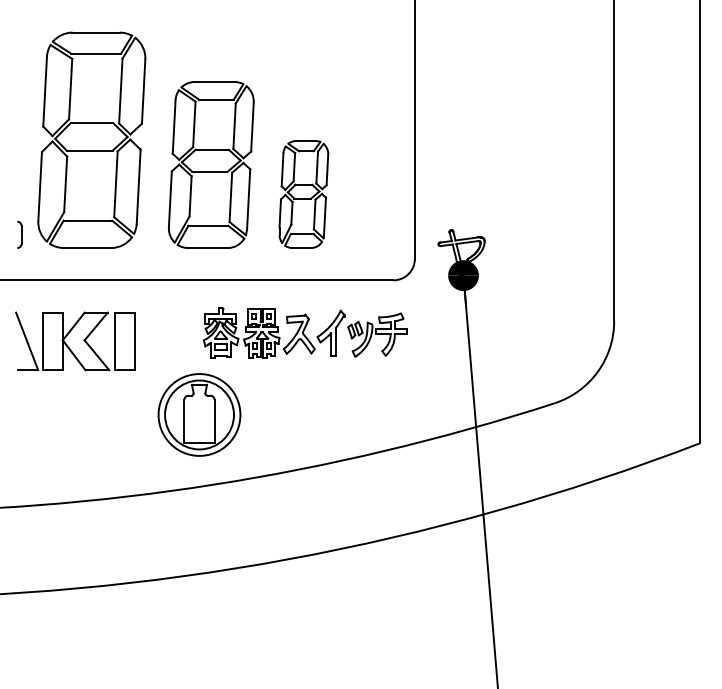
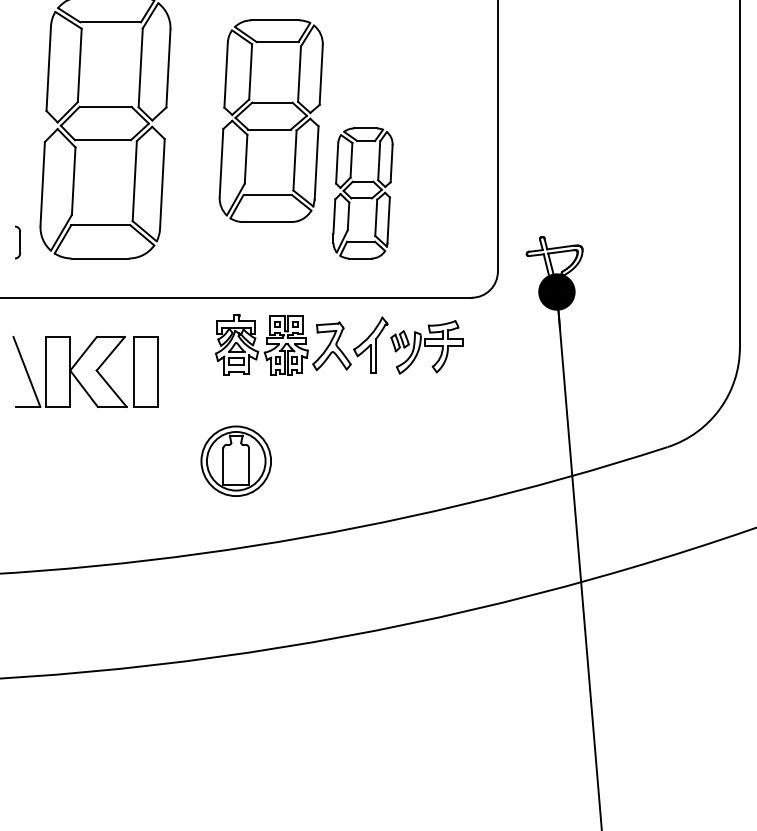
part: (210, 164) -> (270, 120), moved
part: (304, 332) -> (338, 344), moved
part: (199, 414) -> (236, 460), size x0.7

